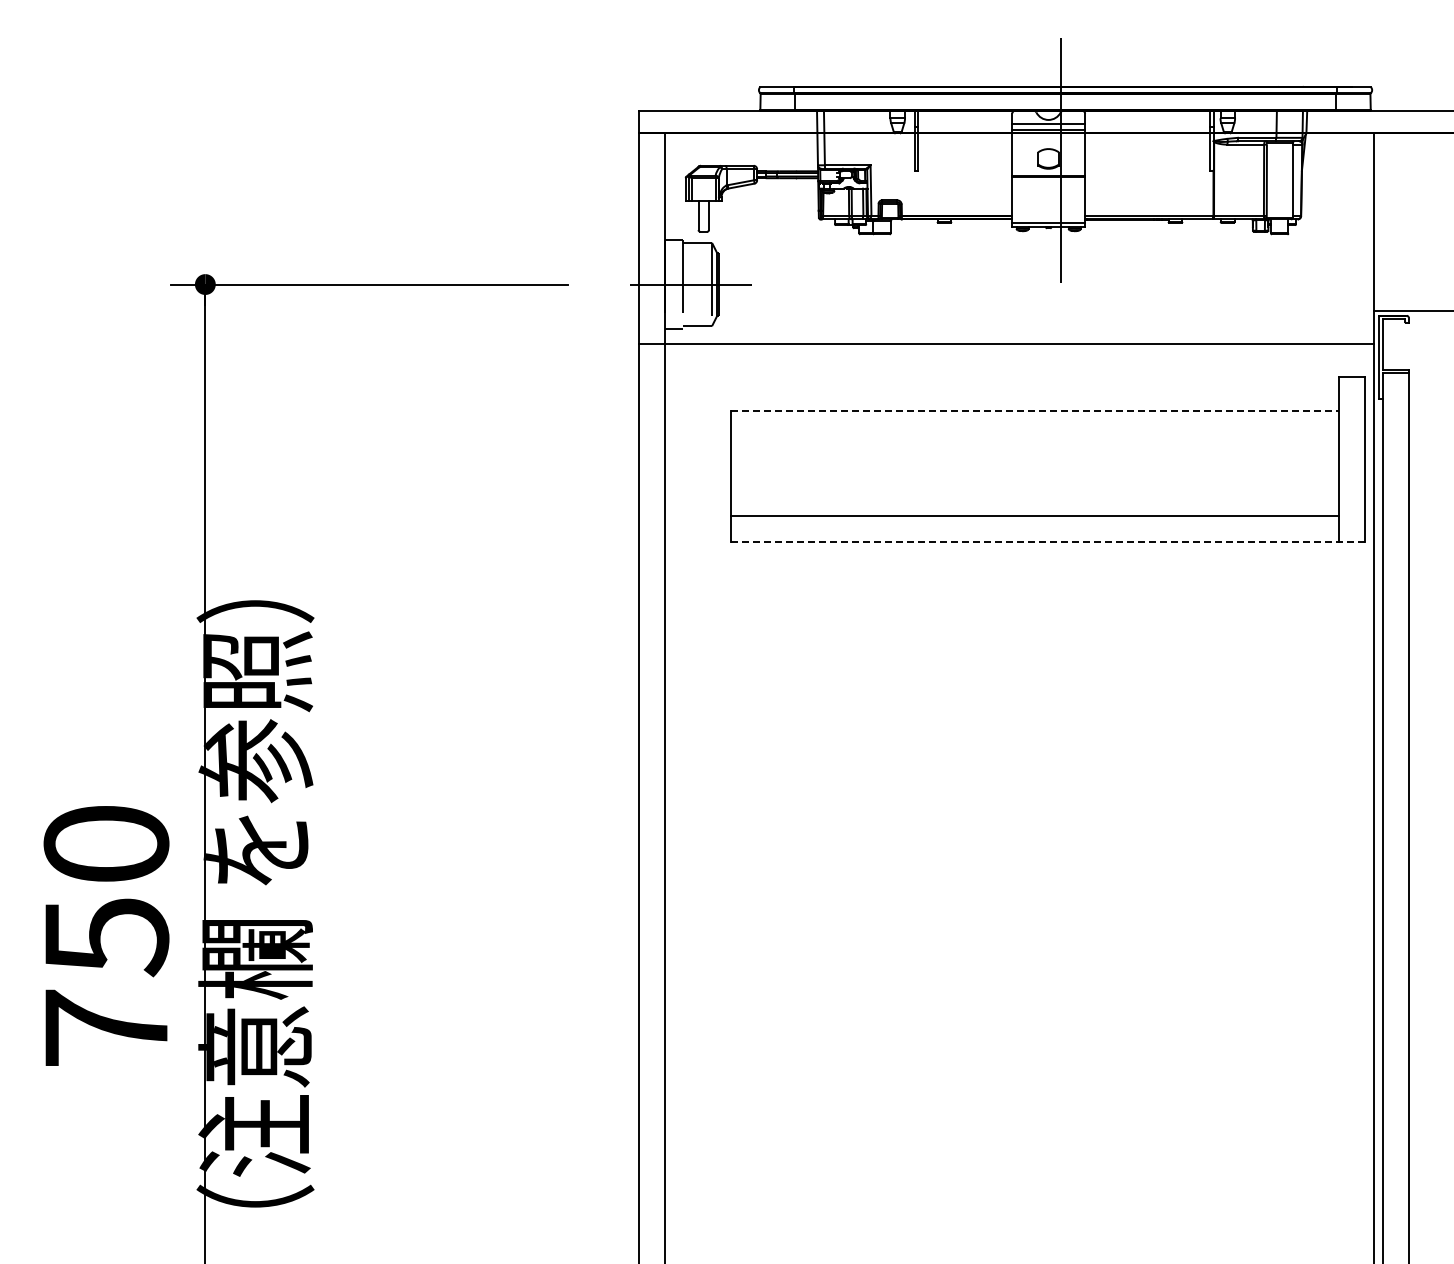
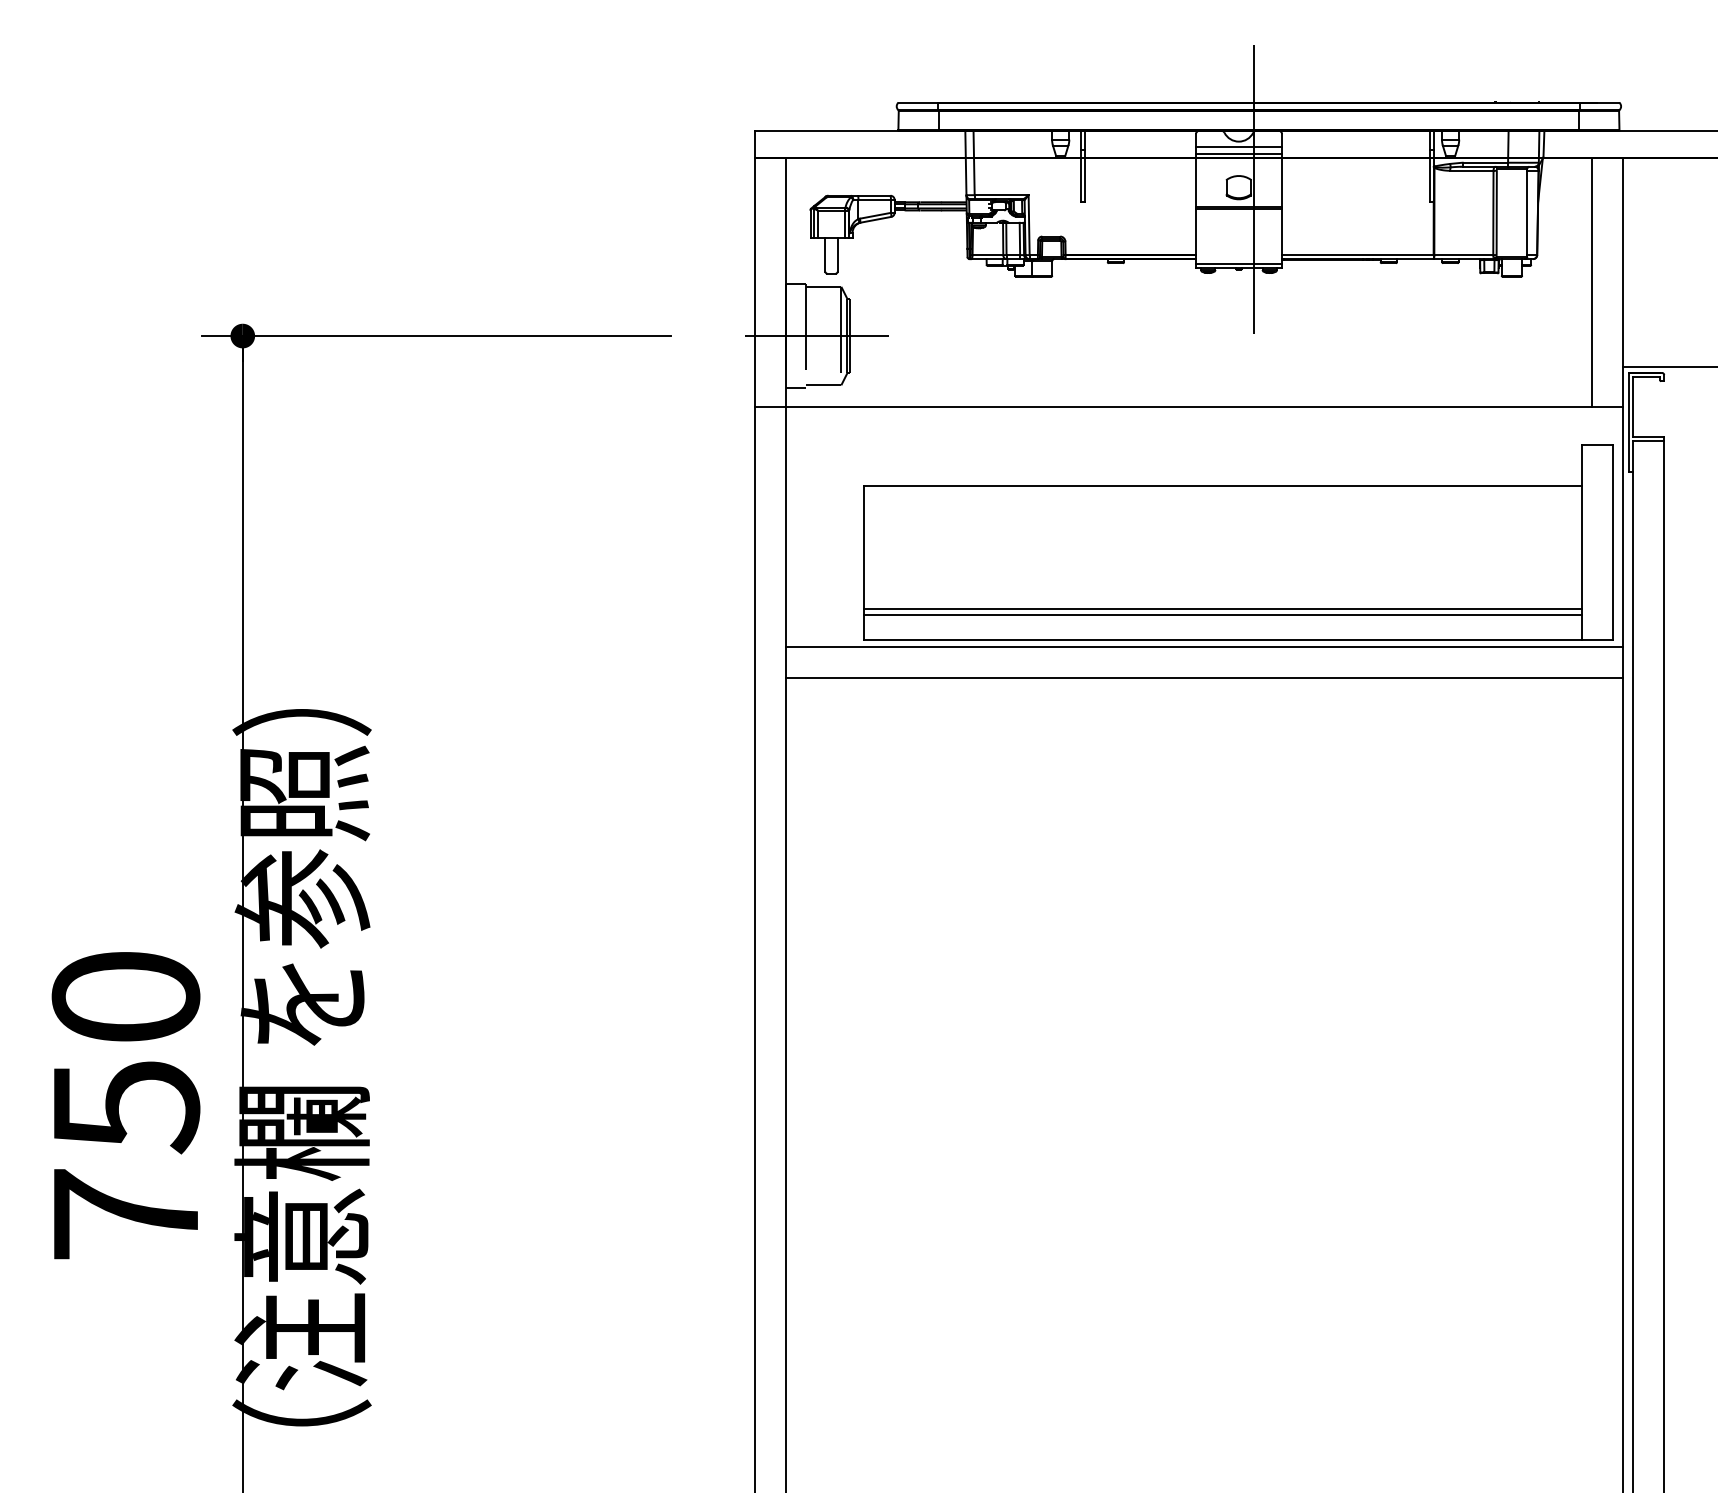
line: (1347, 238) -> (1591, 281), added
line: (1035, 411) -> (1223, 486), dashed -> solid
line: (1035, 520) -> (1223, 614), added
line: (1047, 541) -> (1237, 639), dashed -> solid
line: (1019, 547) -> (1204, 646), added
line: (1019, 573) -> (1204, 677), added

